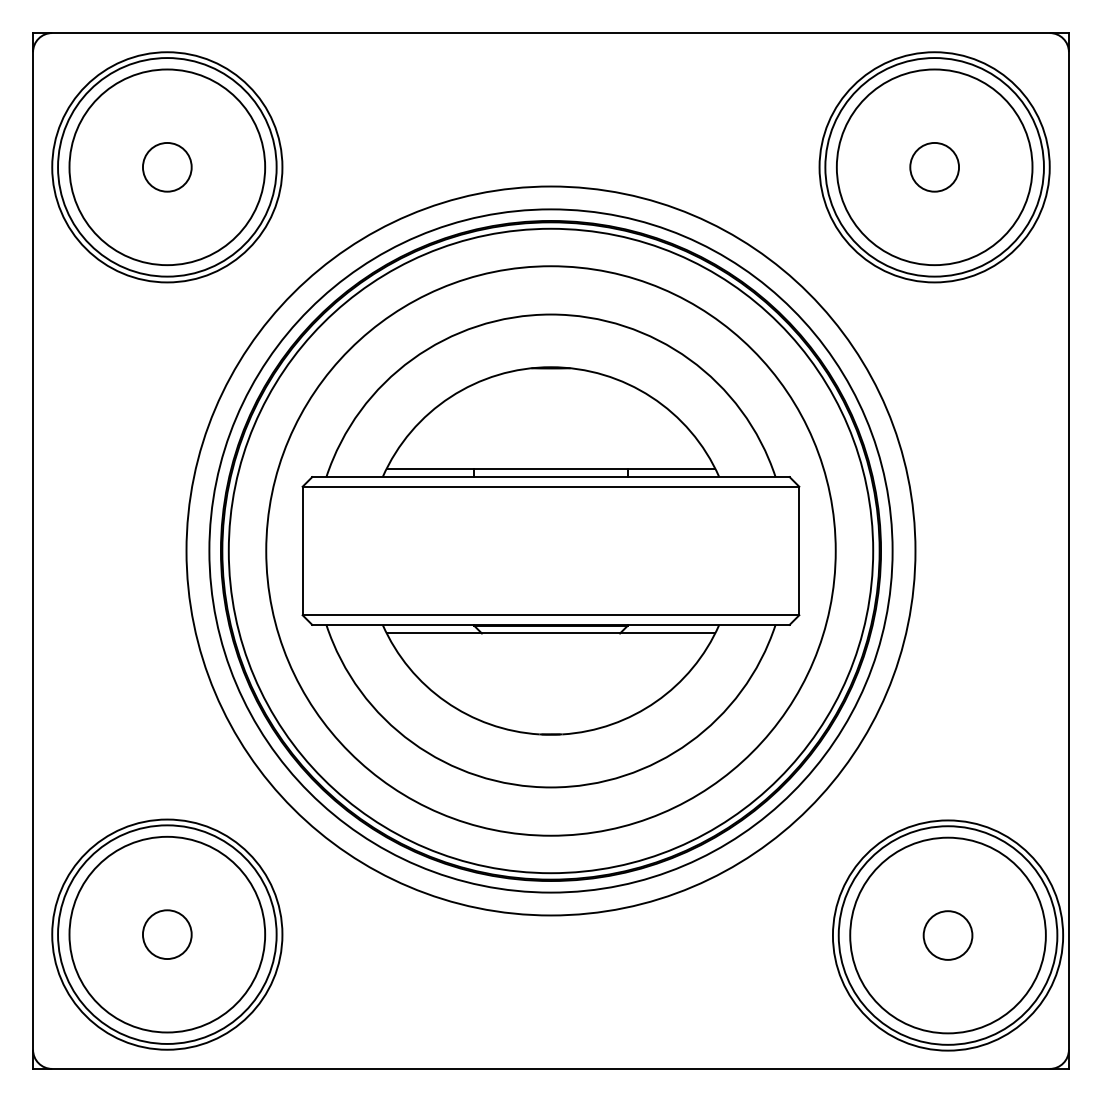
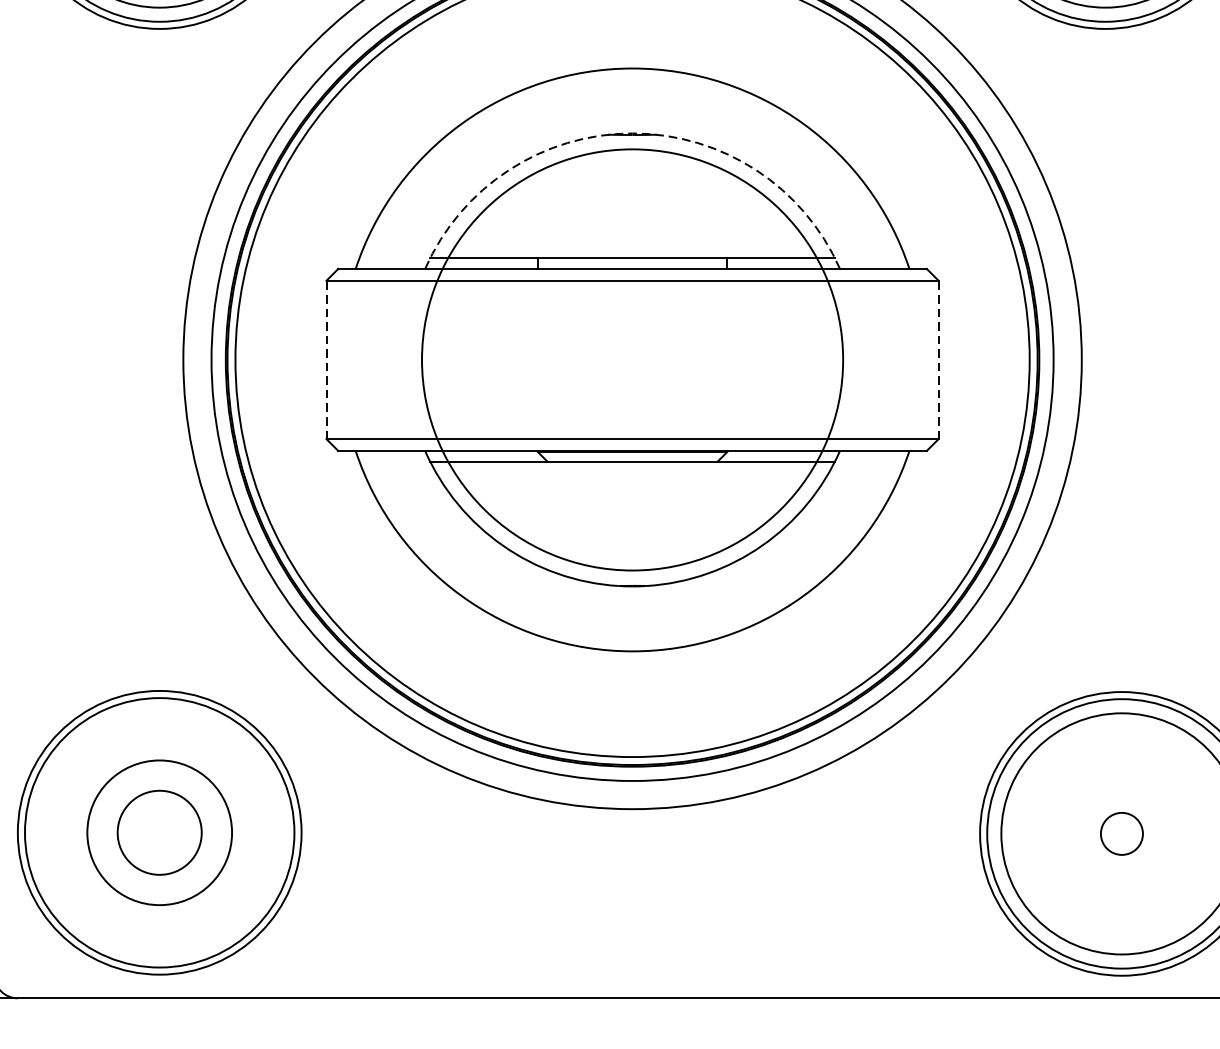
arc: (551, 367) -> (633, 133), solid -> dashed
line: (302, 550) -> (326, 359), solid -> dashed
circle: (550, 550) -> (631, 359), size x0.6
line: (799, 550) -> (938, 359), solid -> dashed
circle: (166, 934) -> (158, 832), size x1.4
circle: (167, 934) -> (159, 832), size x0.6
circle: (947, 935) -> (1121, 833), size x0.7

